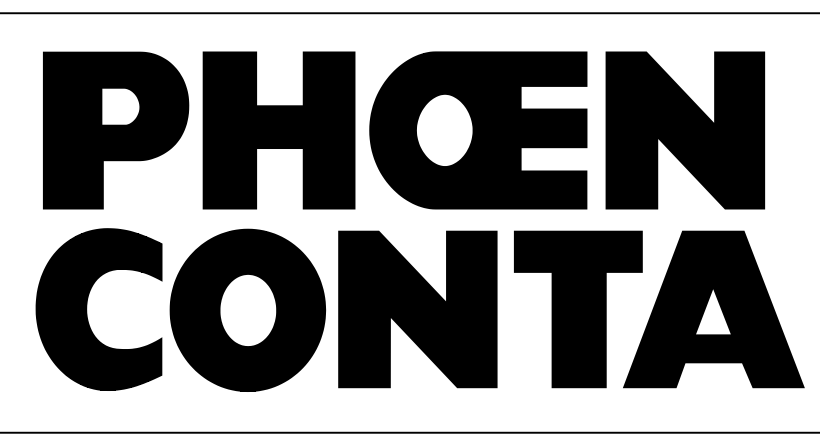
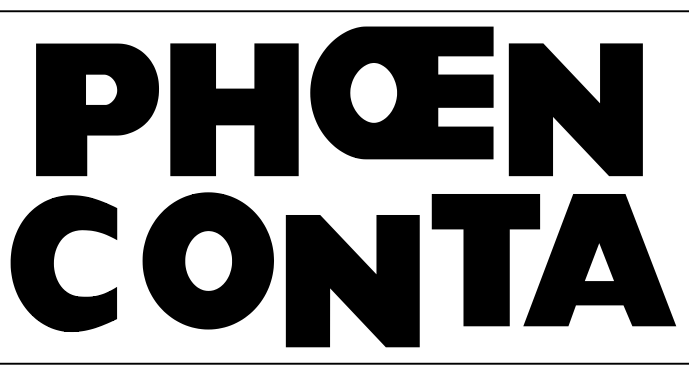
part: (478, 130) -> (402, 92), moved
part: (87, 309) -> (54, 263), moved
part: (417, 309) -> (352, 281), moved

